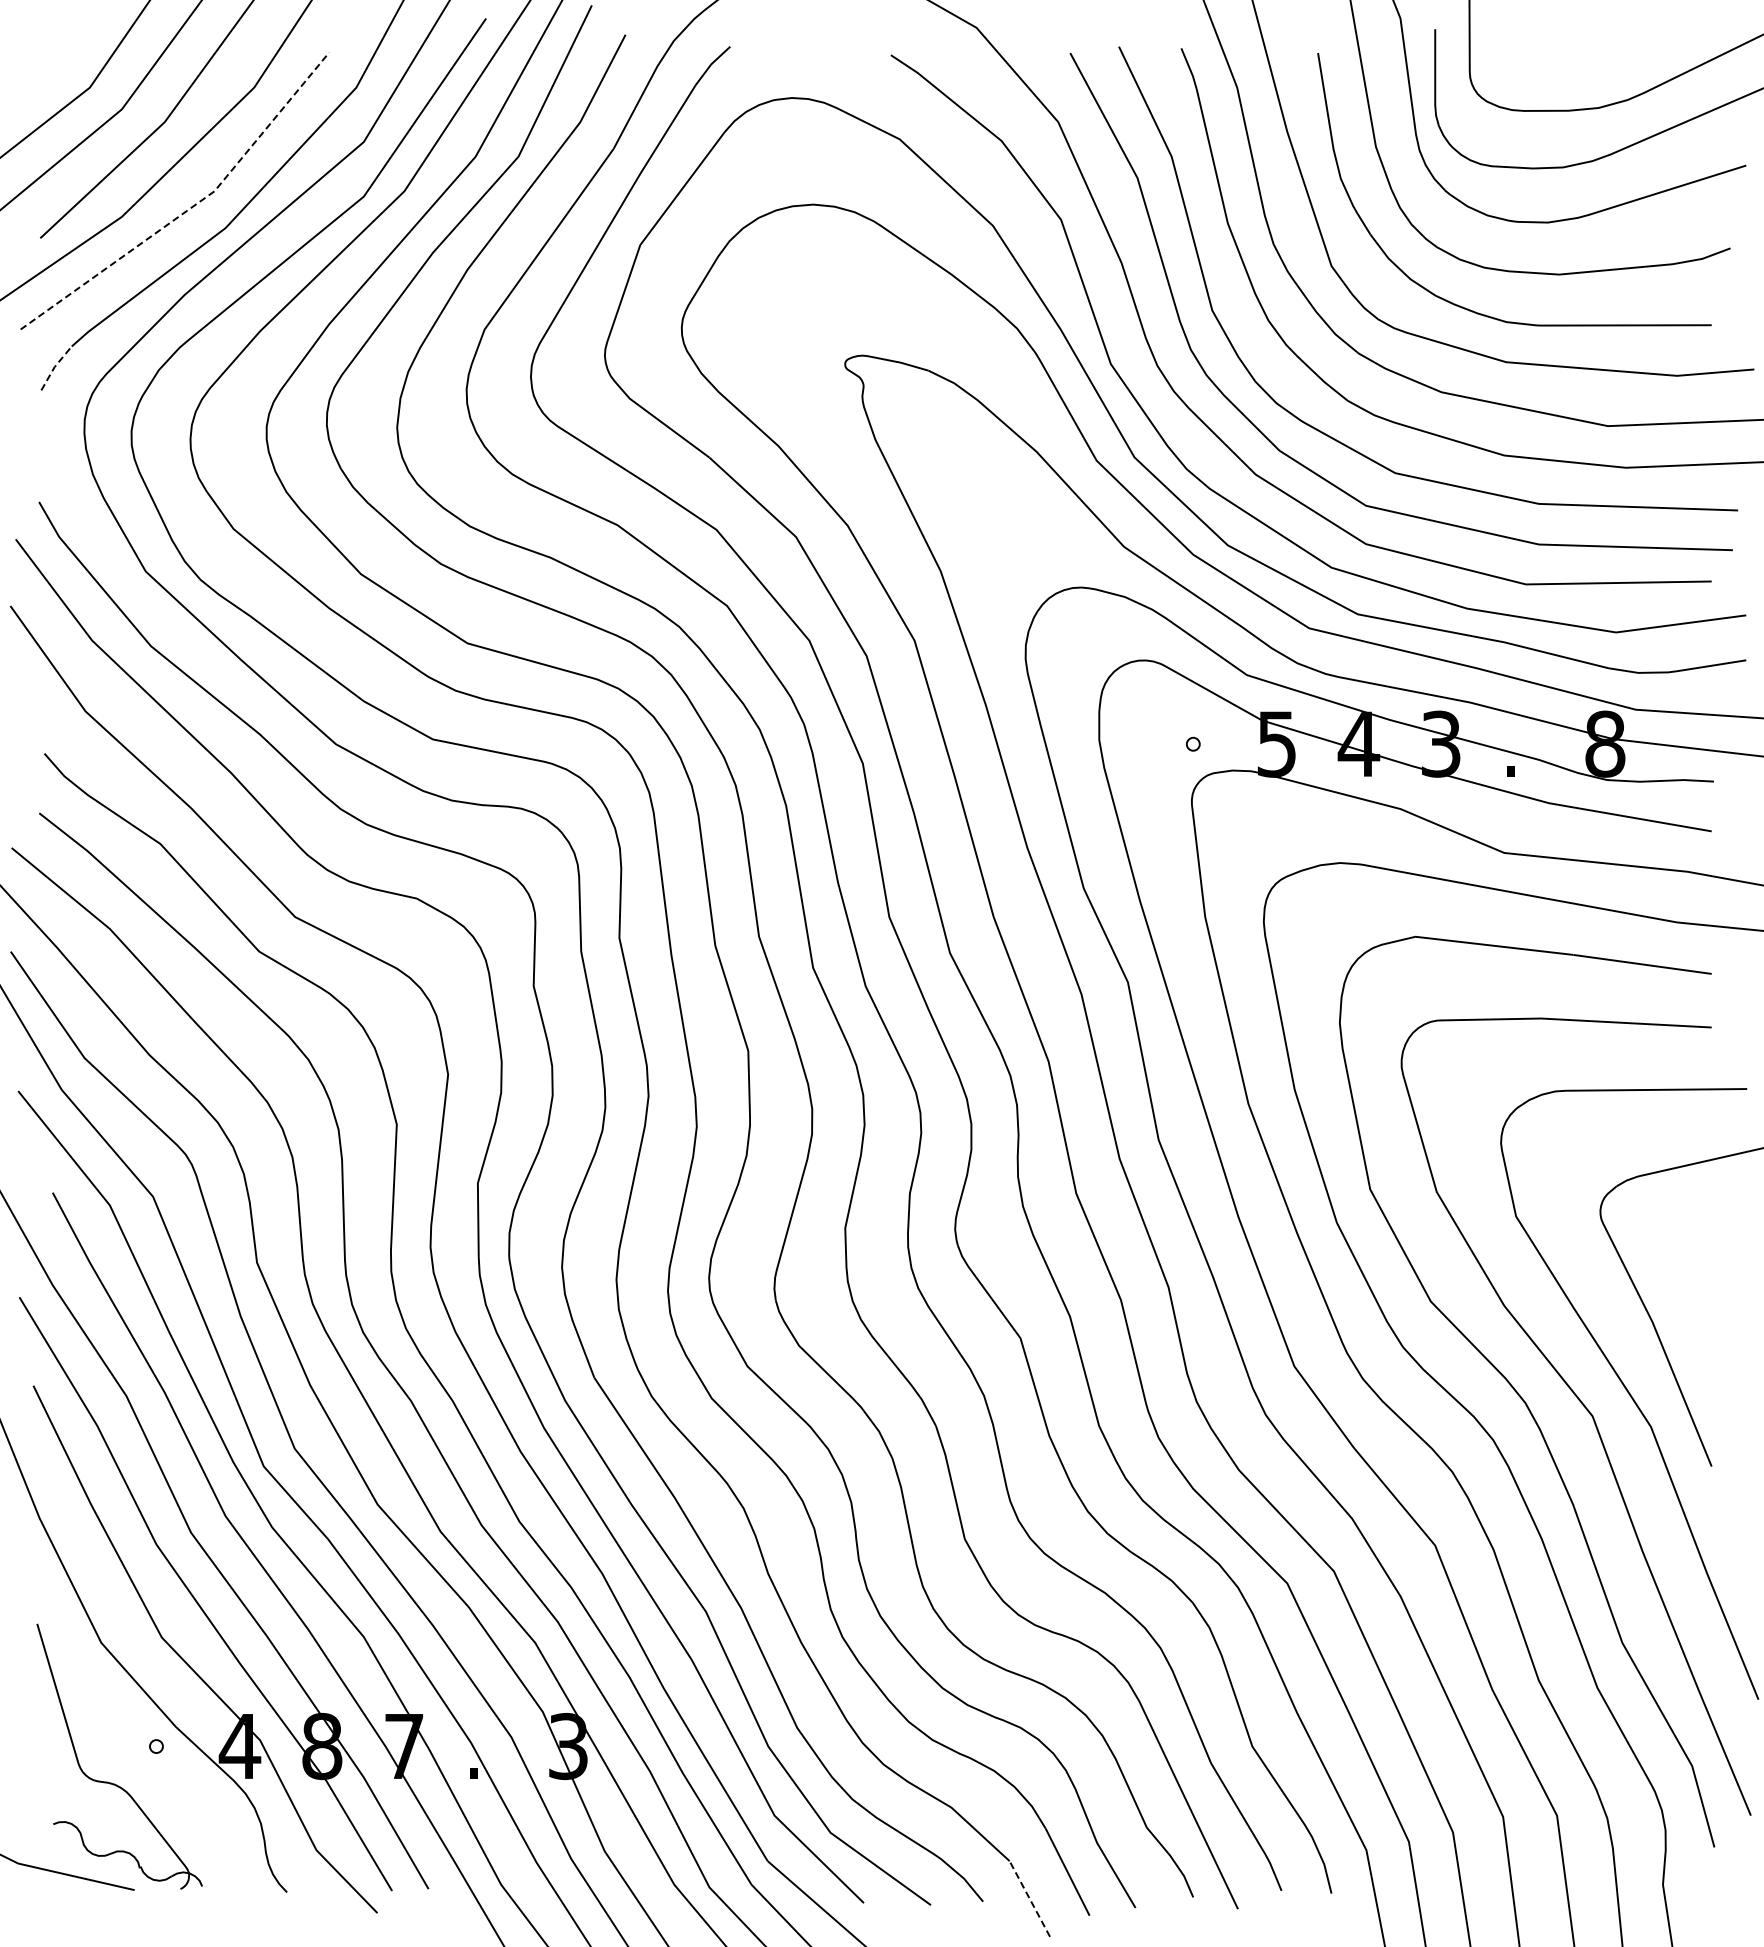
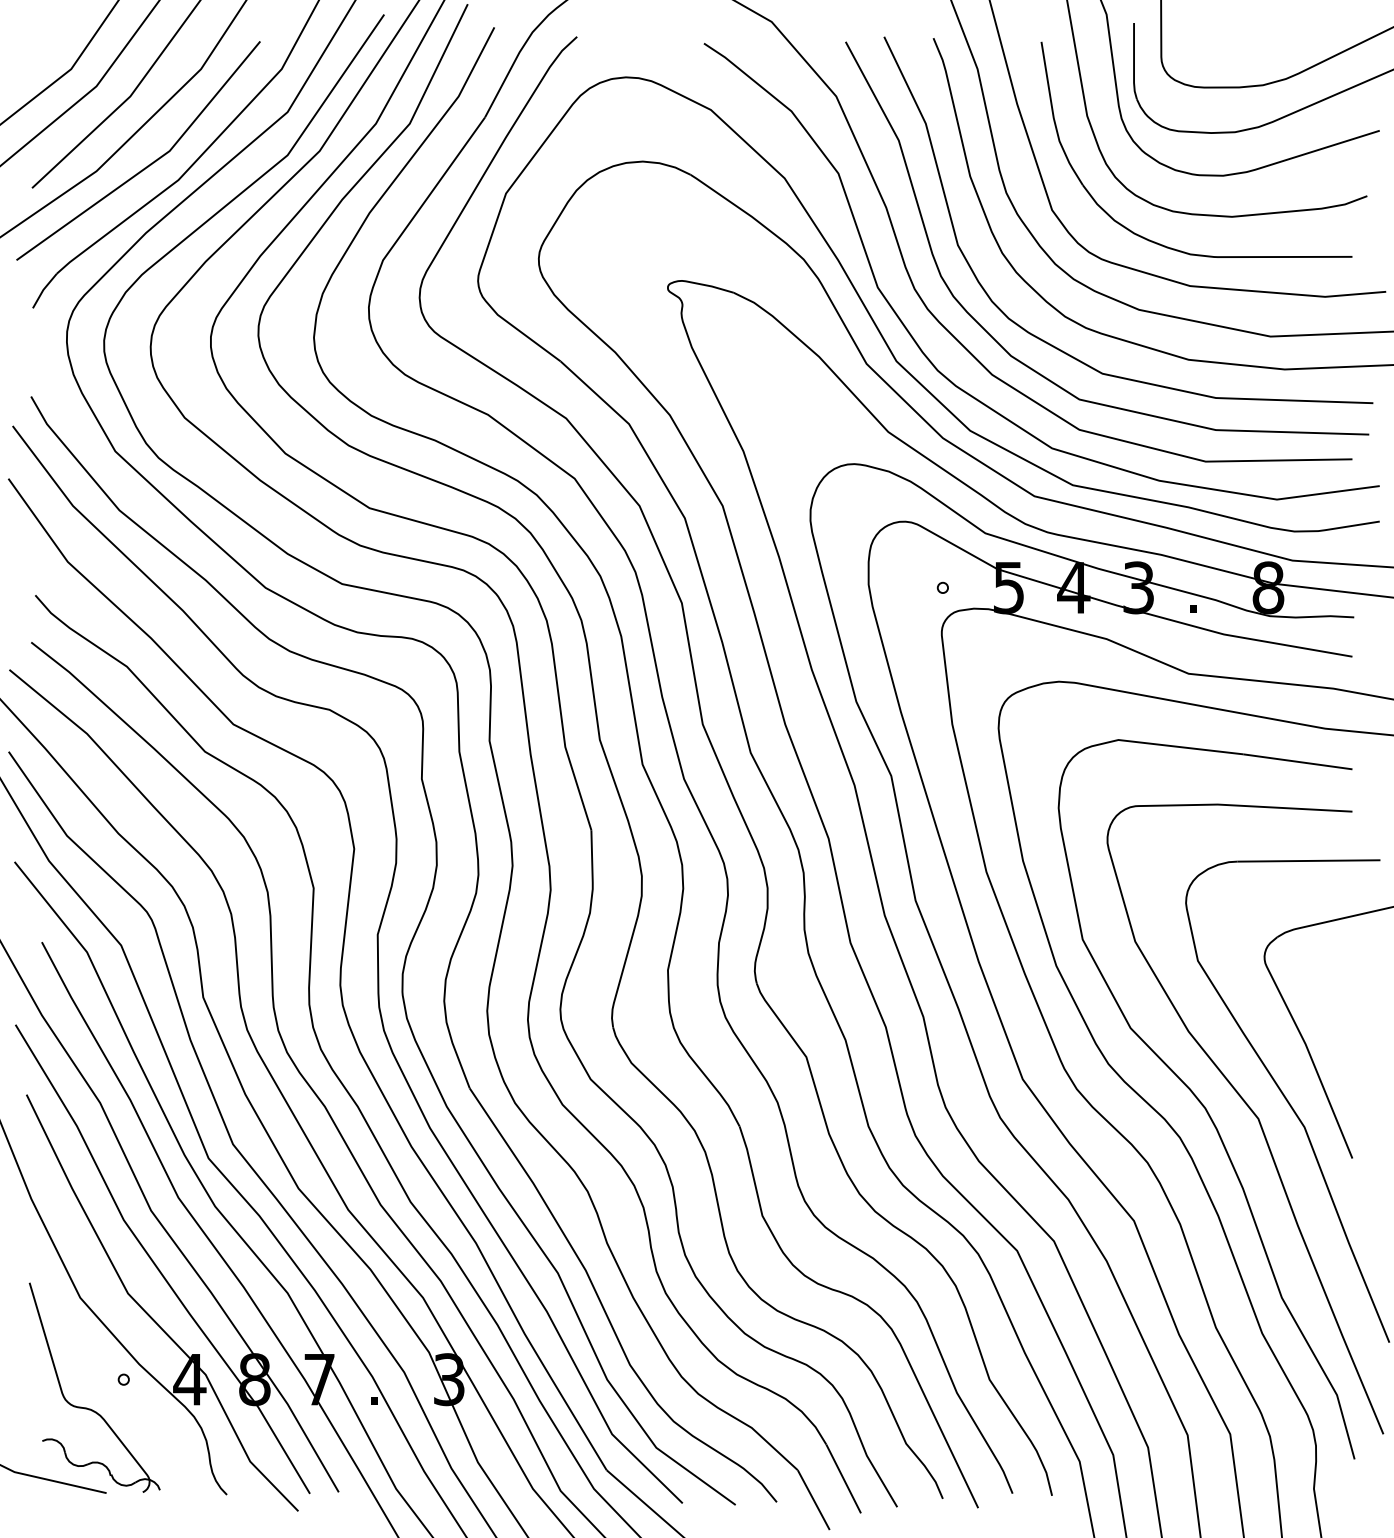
line: (191, 207) -> (151, 163), dashed -> solid
line: (54, 367) -> (43, 290), dashed -> solid
line: (1029, 1898) -> (813, 1499), dashed -> solid

